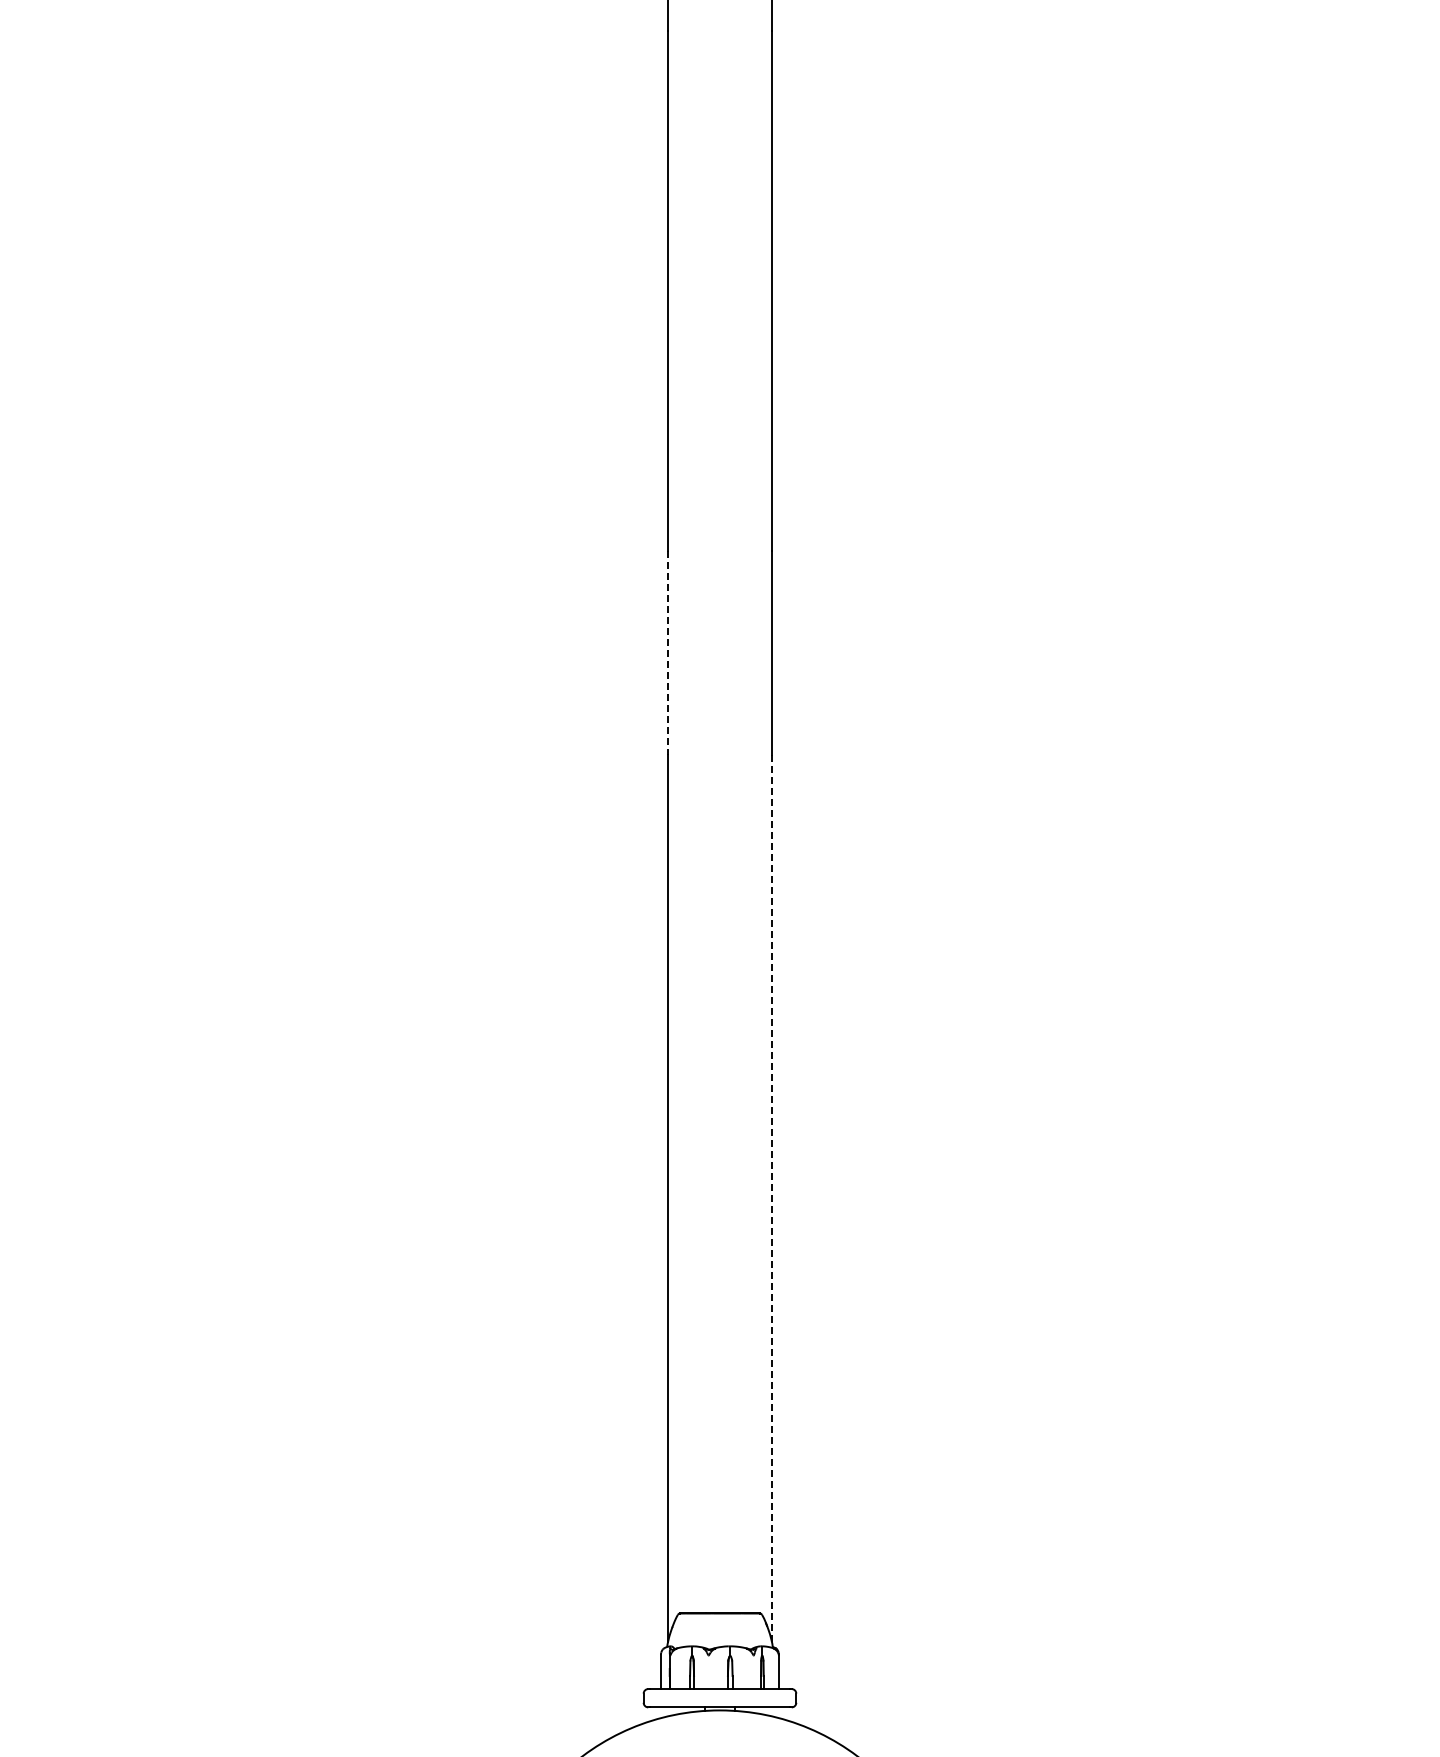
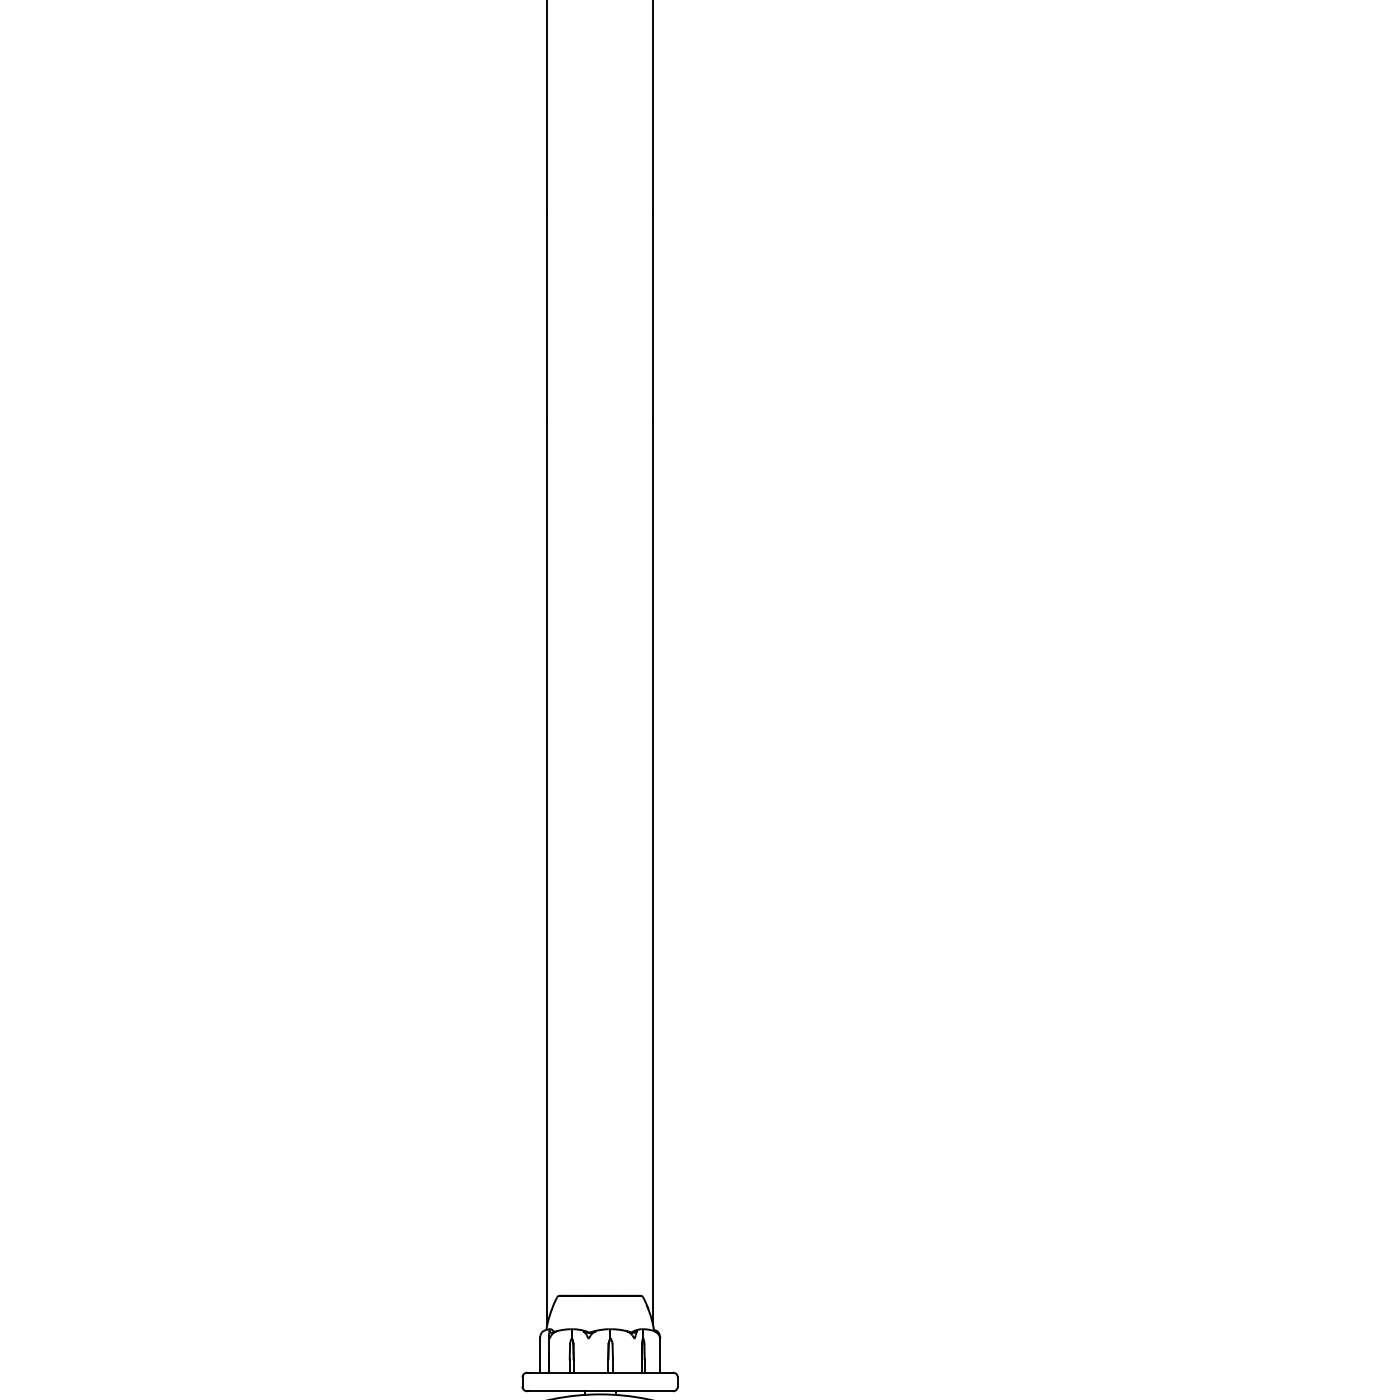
line: (668, 653) -> (547, 319), dashed -> solid
line: (771, 1197) -> (652, 872), dashed -> solid

